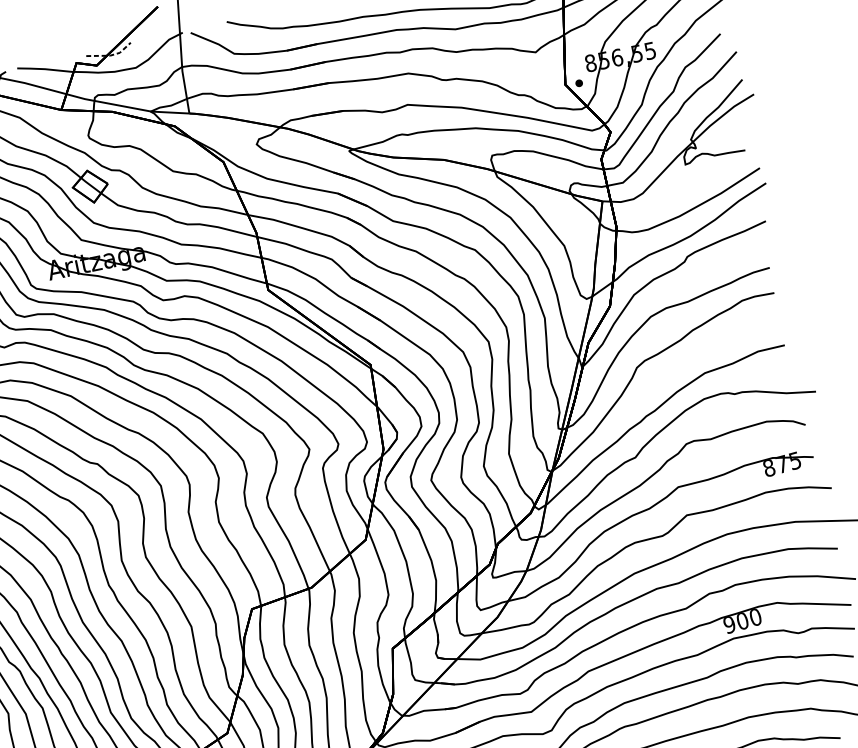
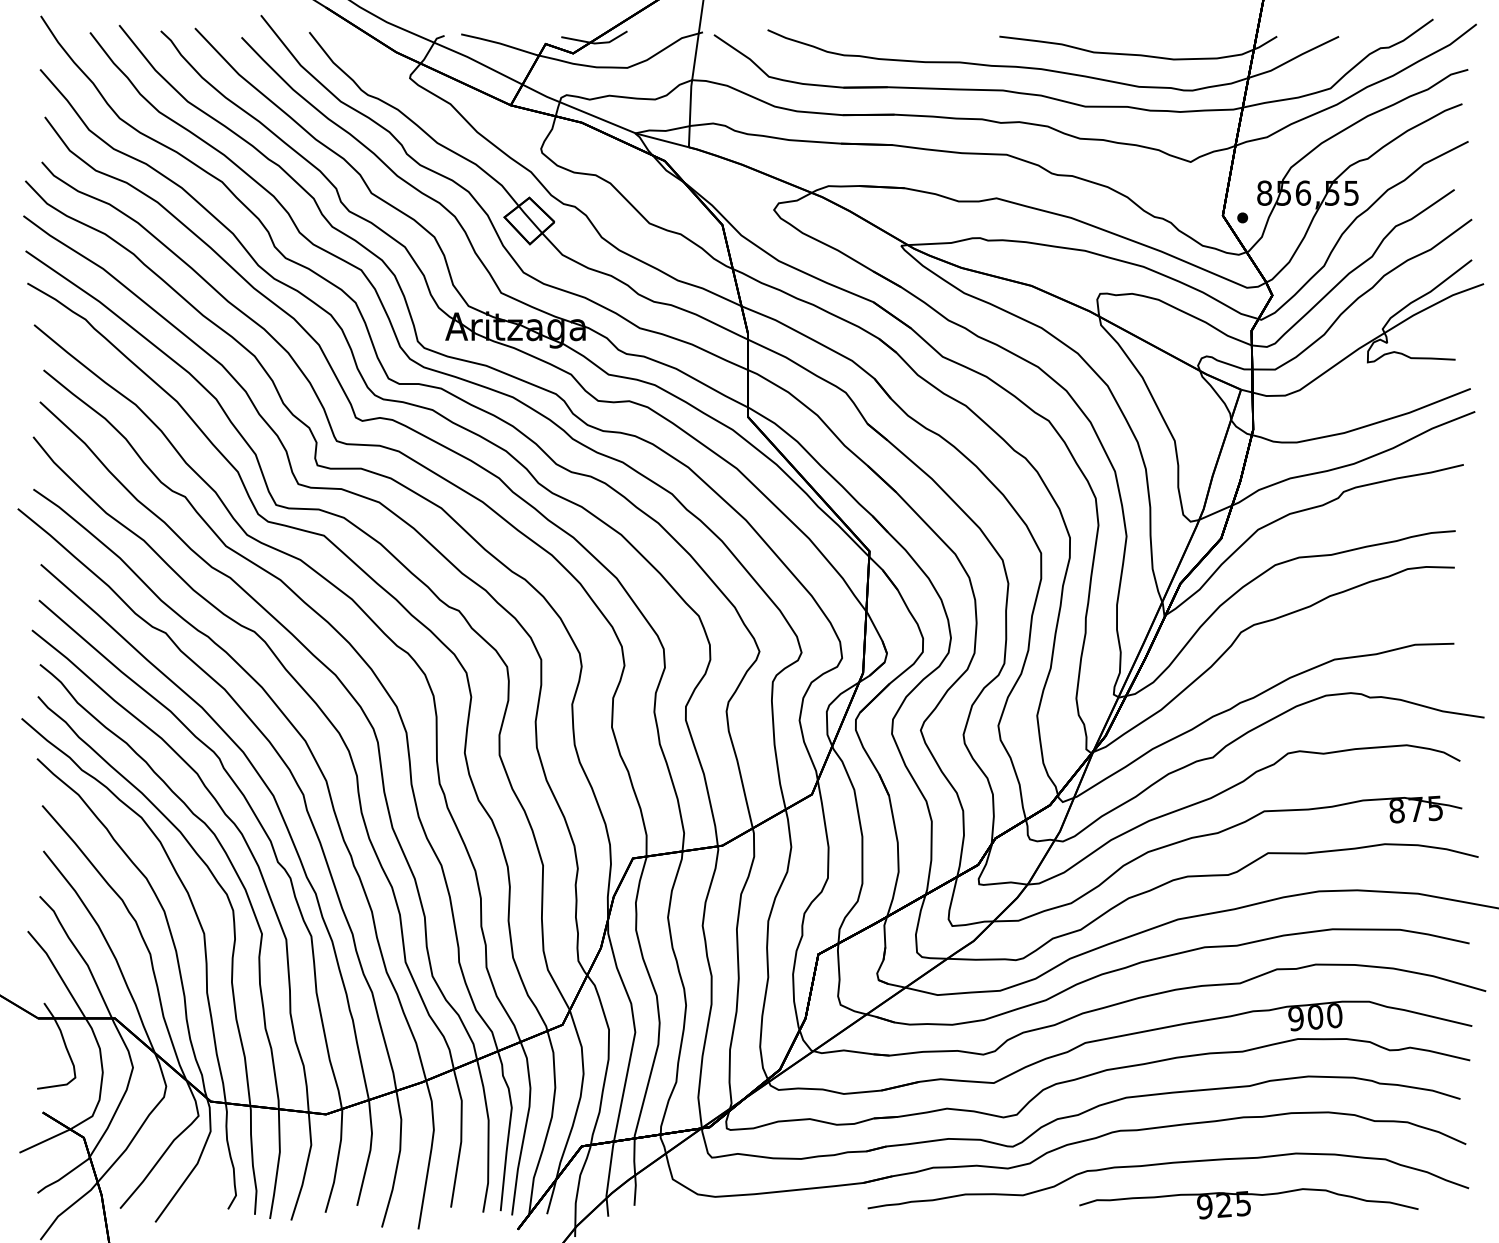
line: (110, 55) -> (595, 43), dashed -> solid

